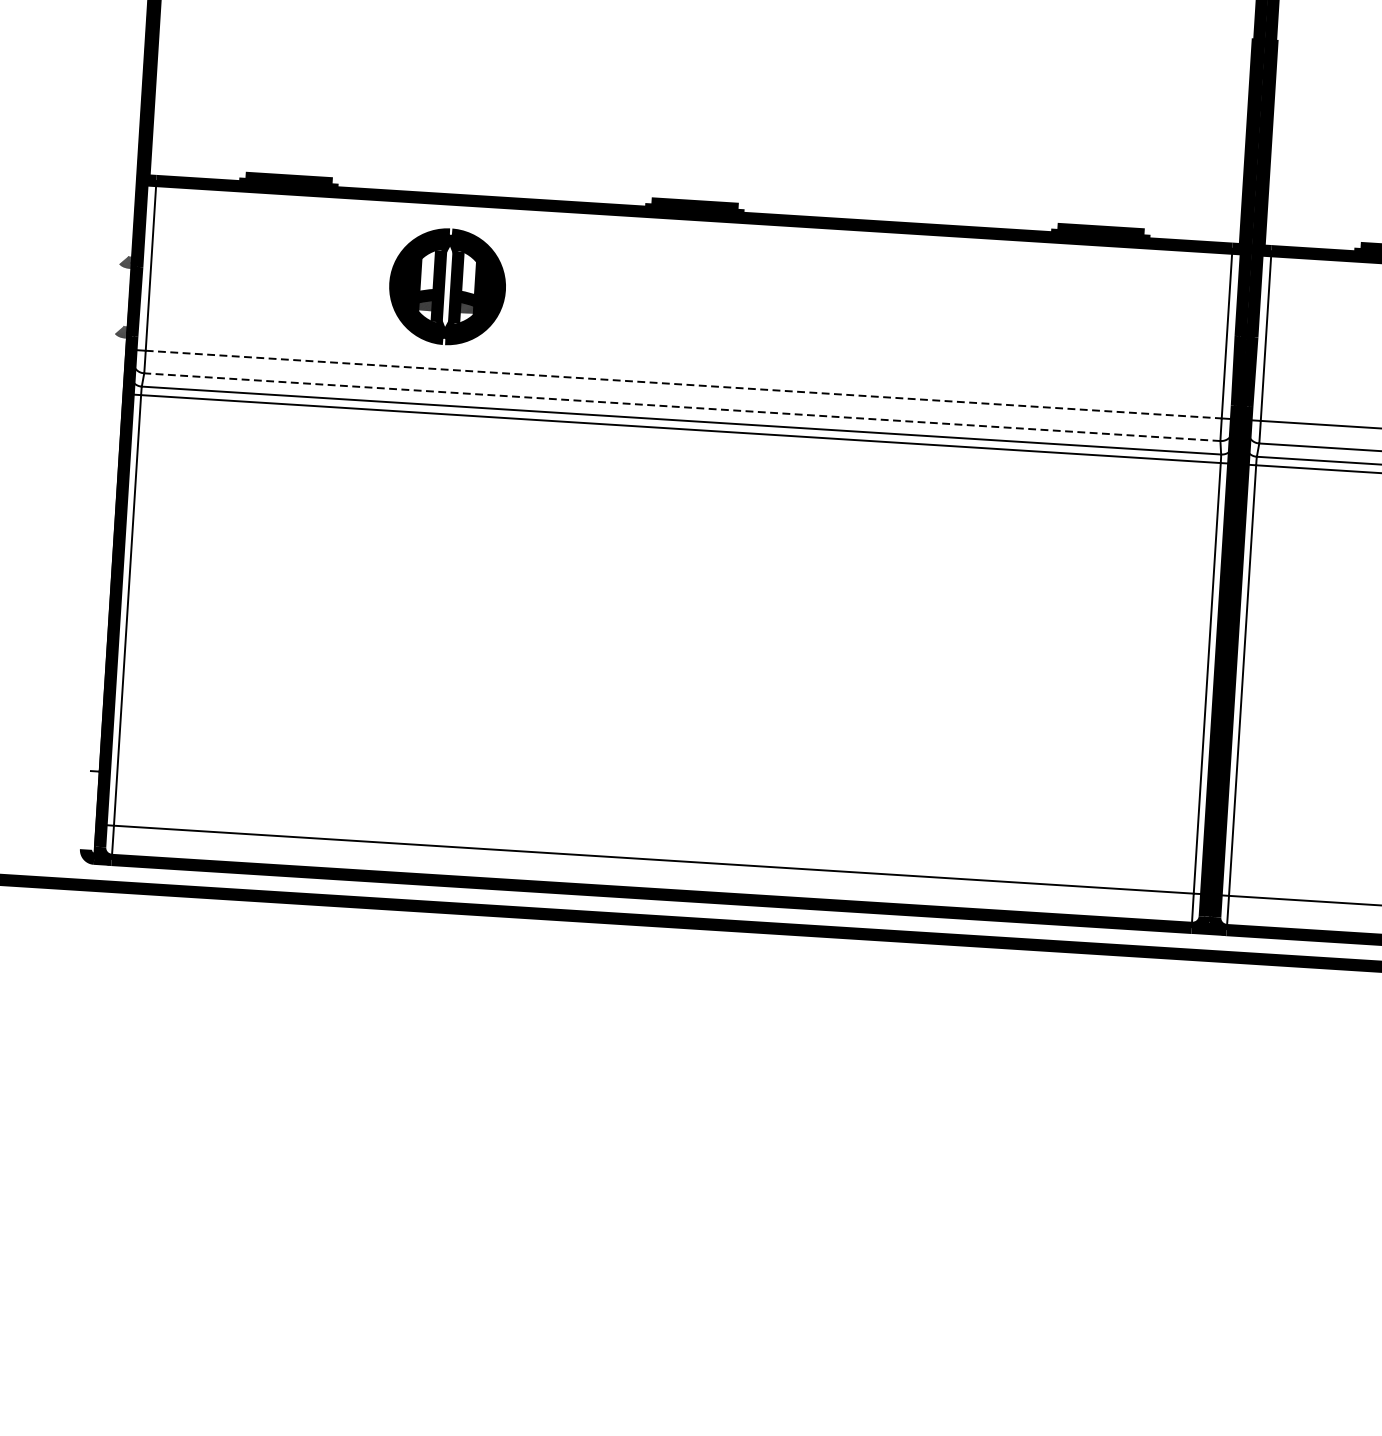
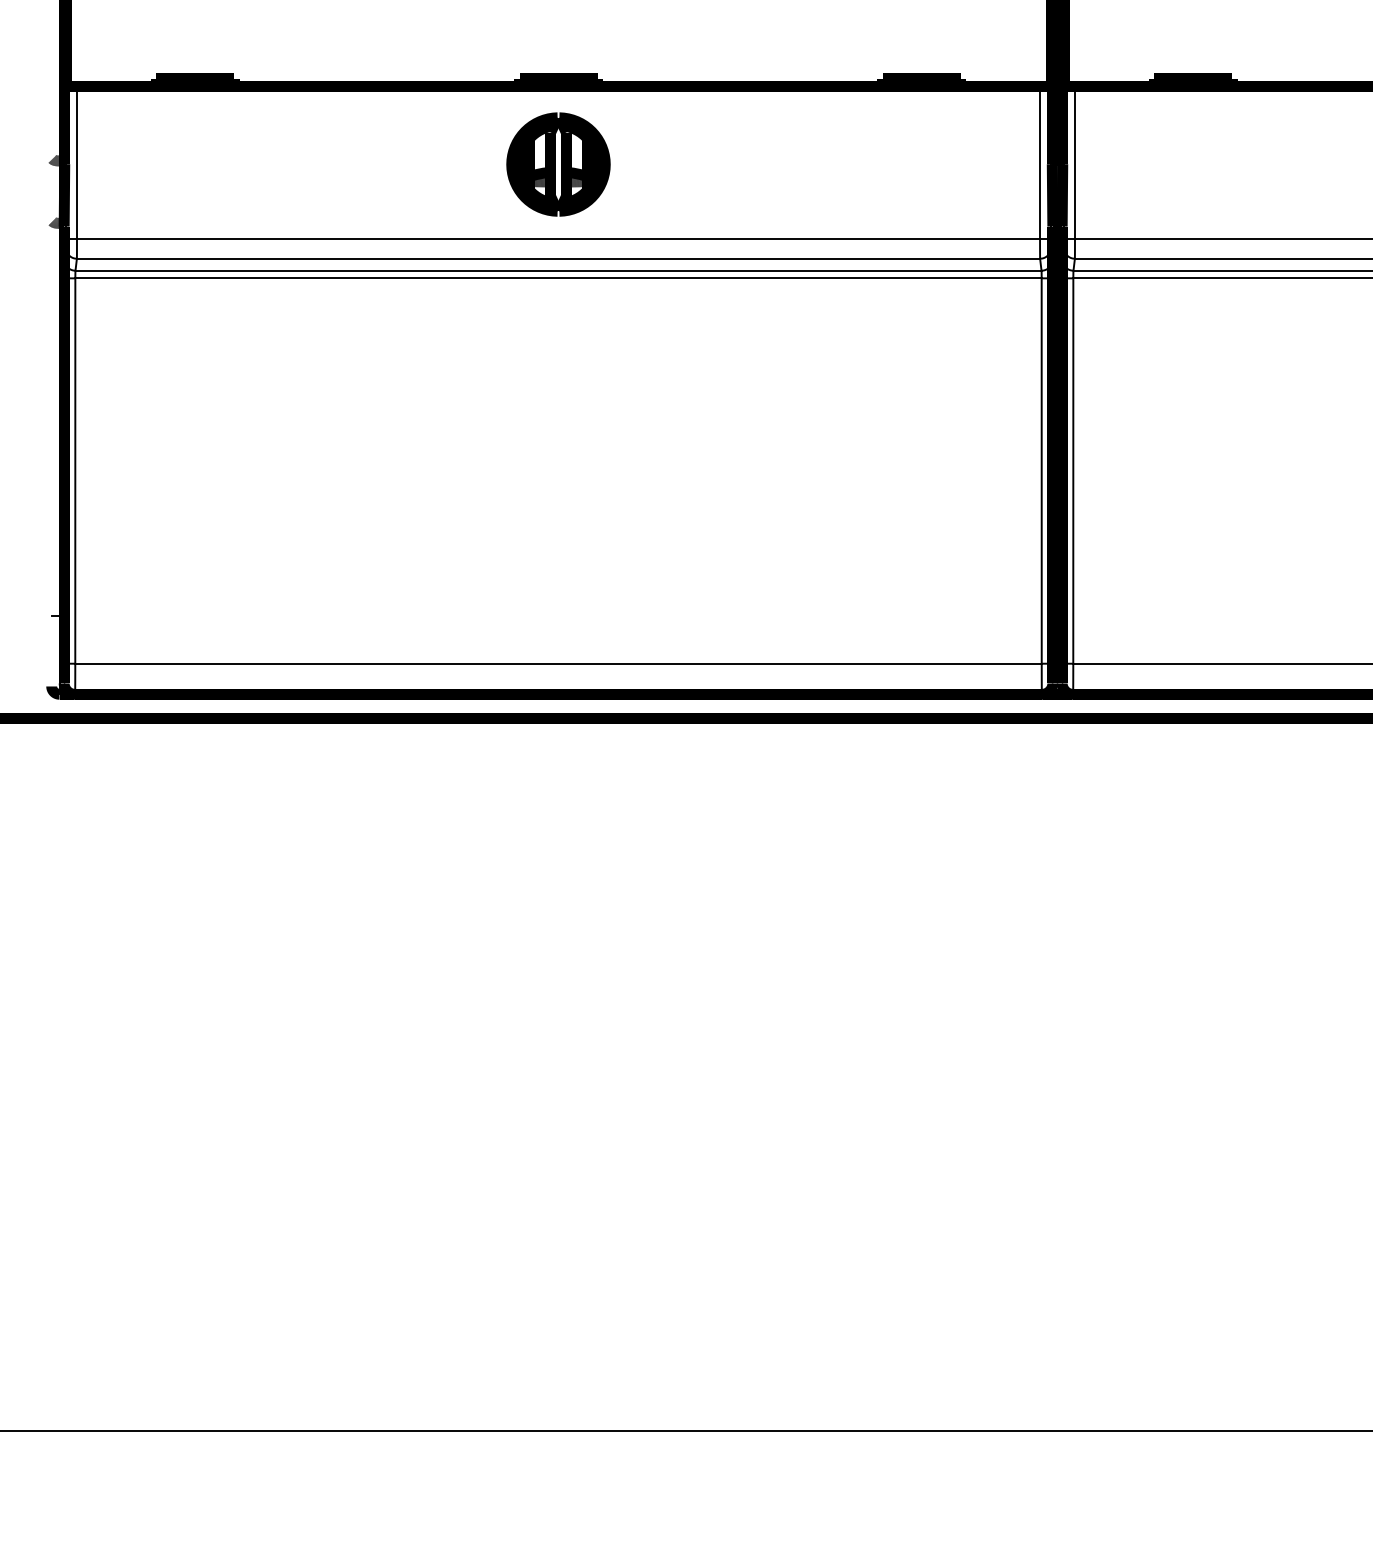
part: (447, 286) -> (558, 164), moved
line: (683, 384) -> (558, 238), dashed -> solid
line: (682, 406) -> (558, 258), dashed -> solid

